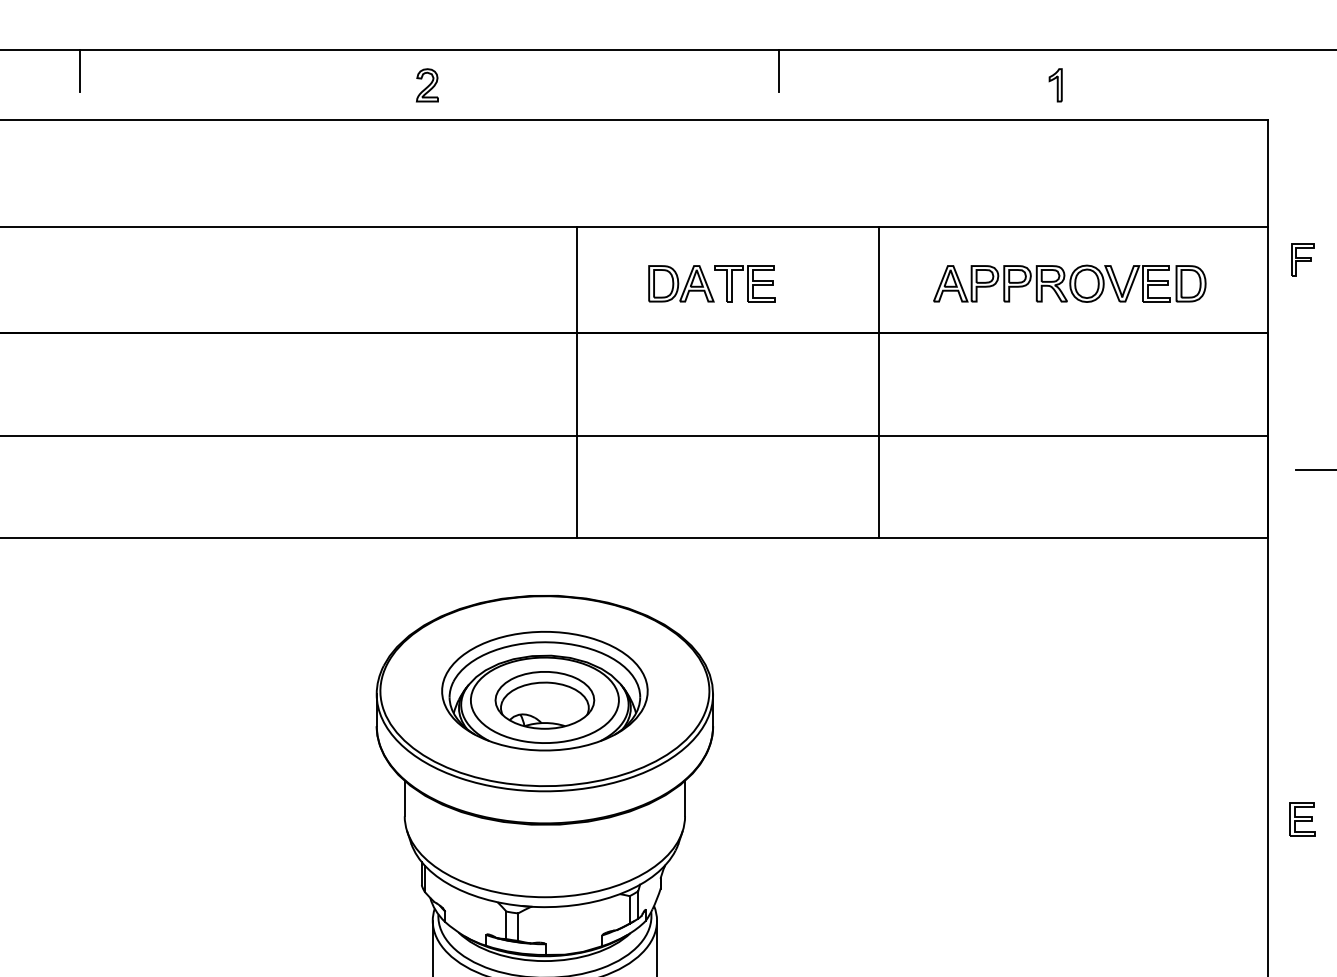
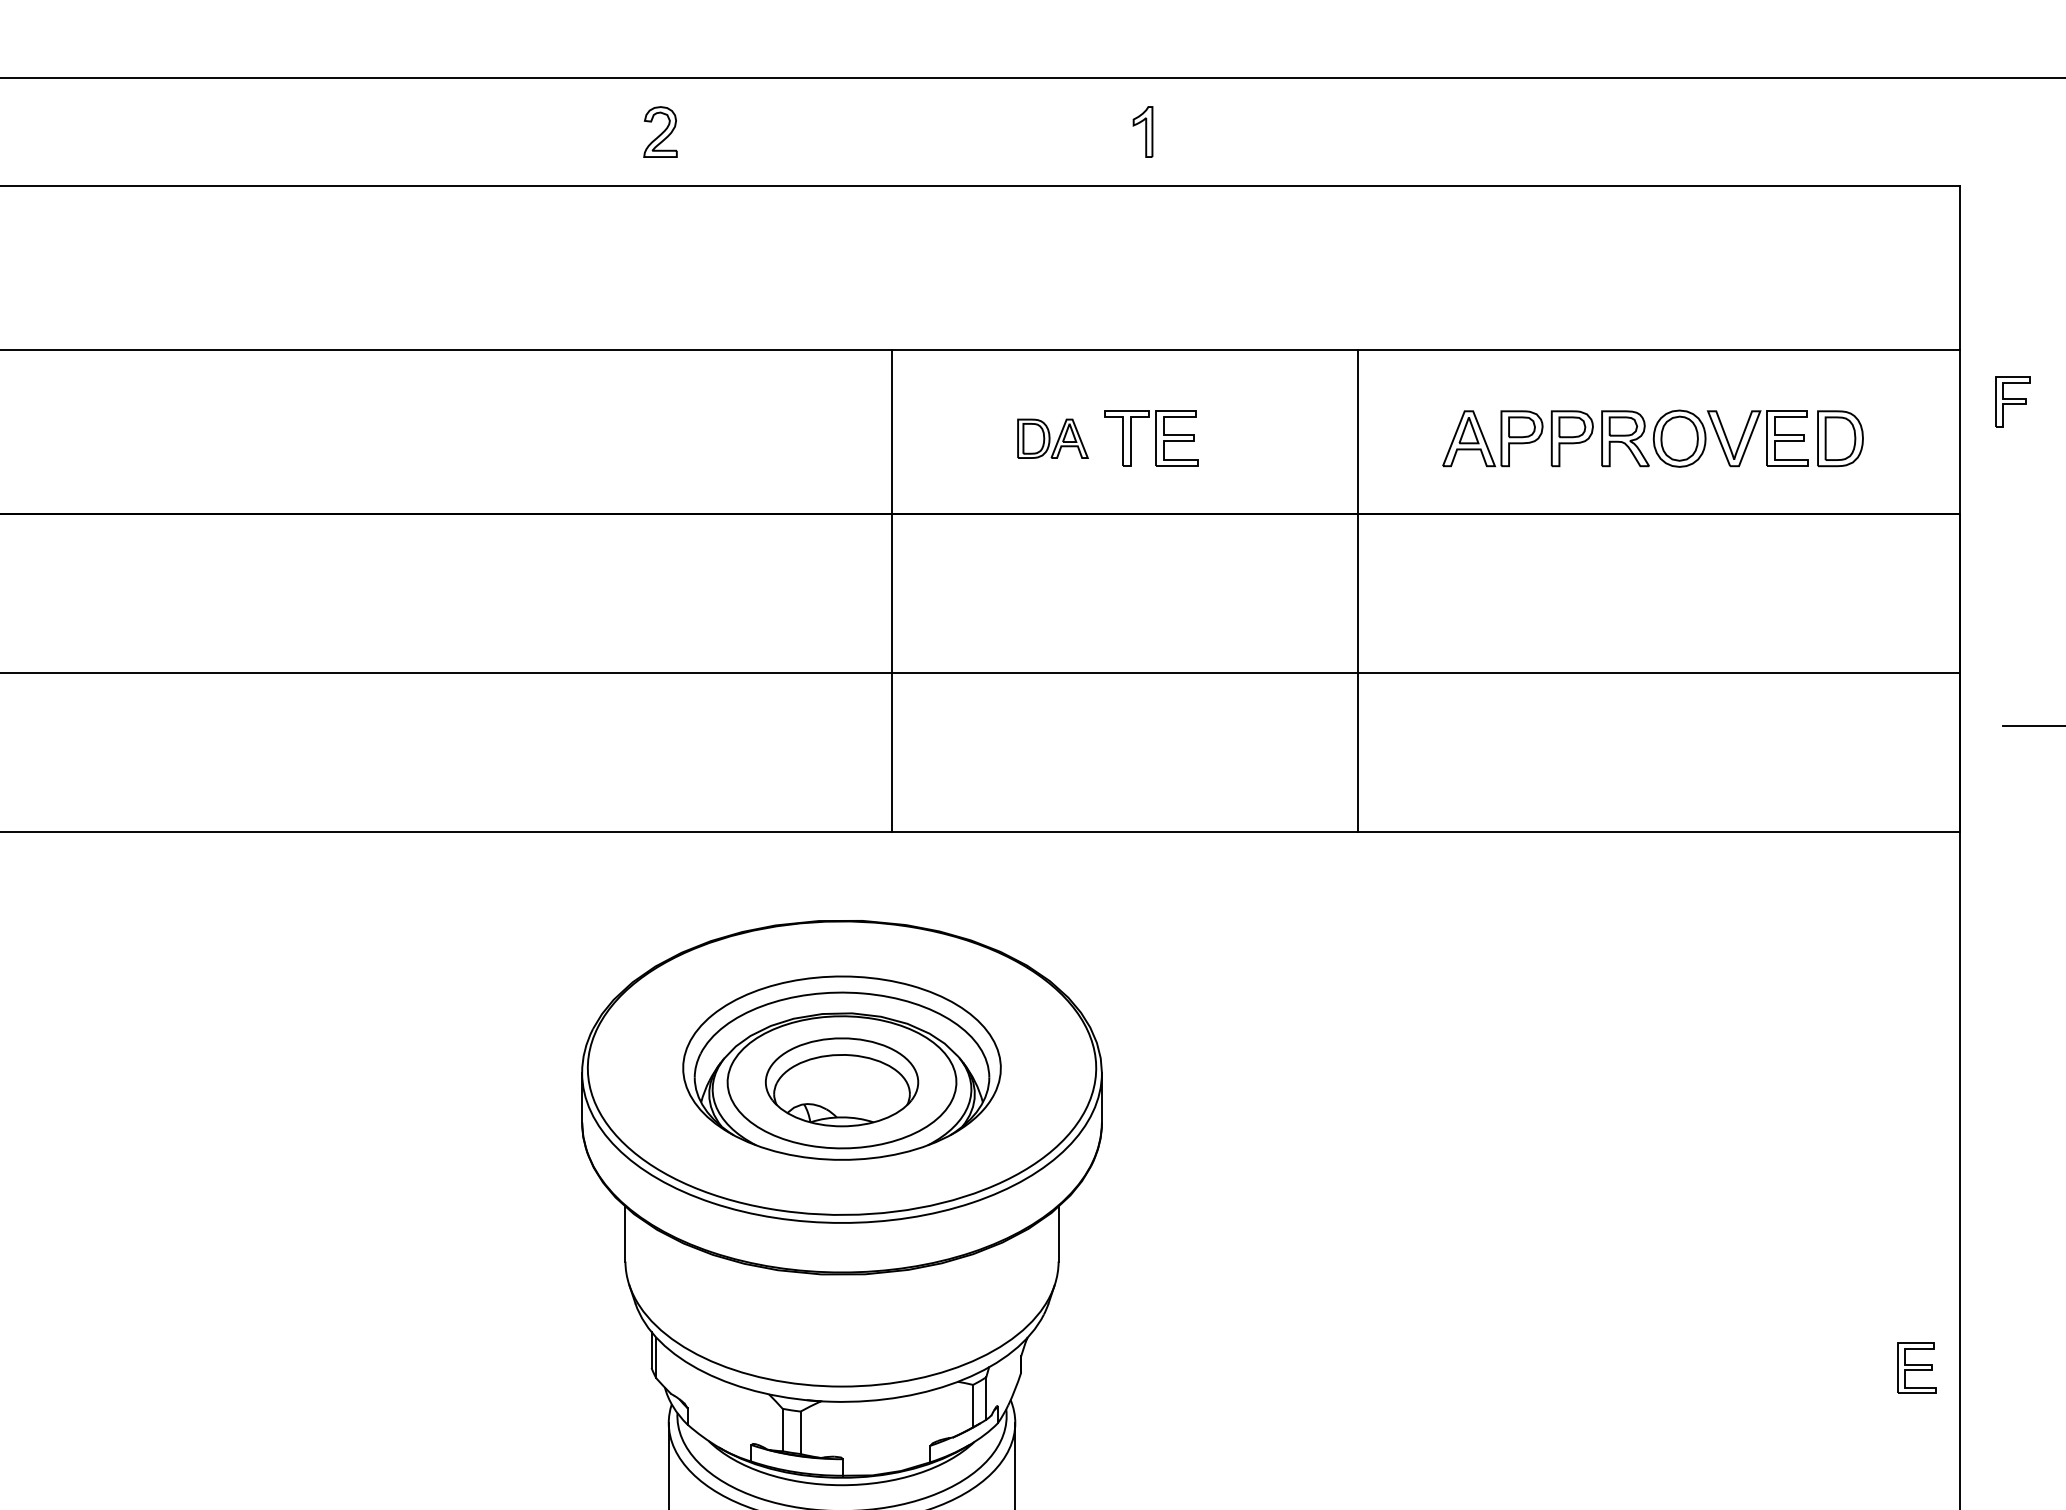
line: (79, 71) -> (122, 110), removed
line: (778, 71) -> (1202, 110), removed
part: (1055, 85) -> (1142, 132), moved
part: (681, 283) -> (1053, 438), size x0.7
part: (1302, 819) -> (1916, 1368), moved

